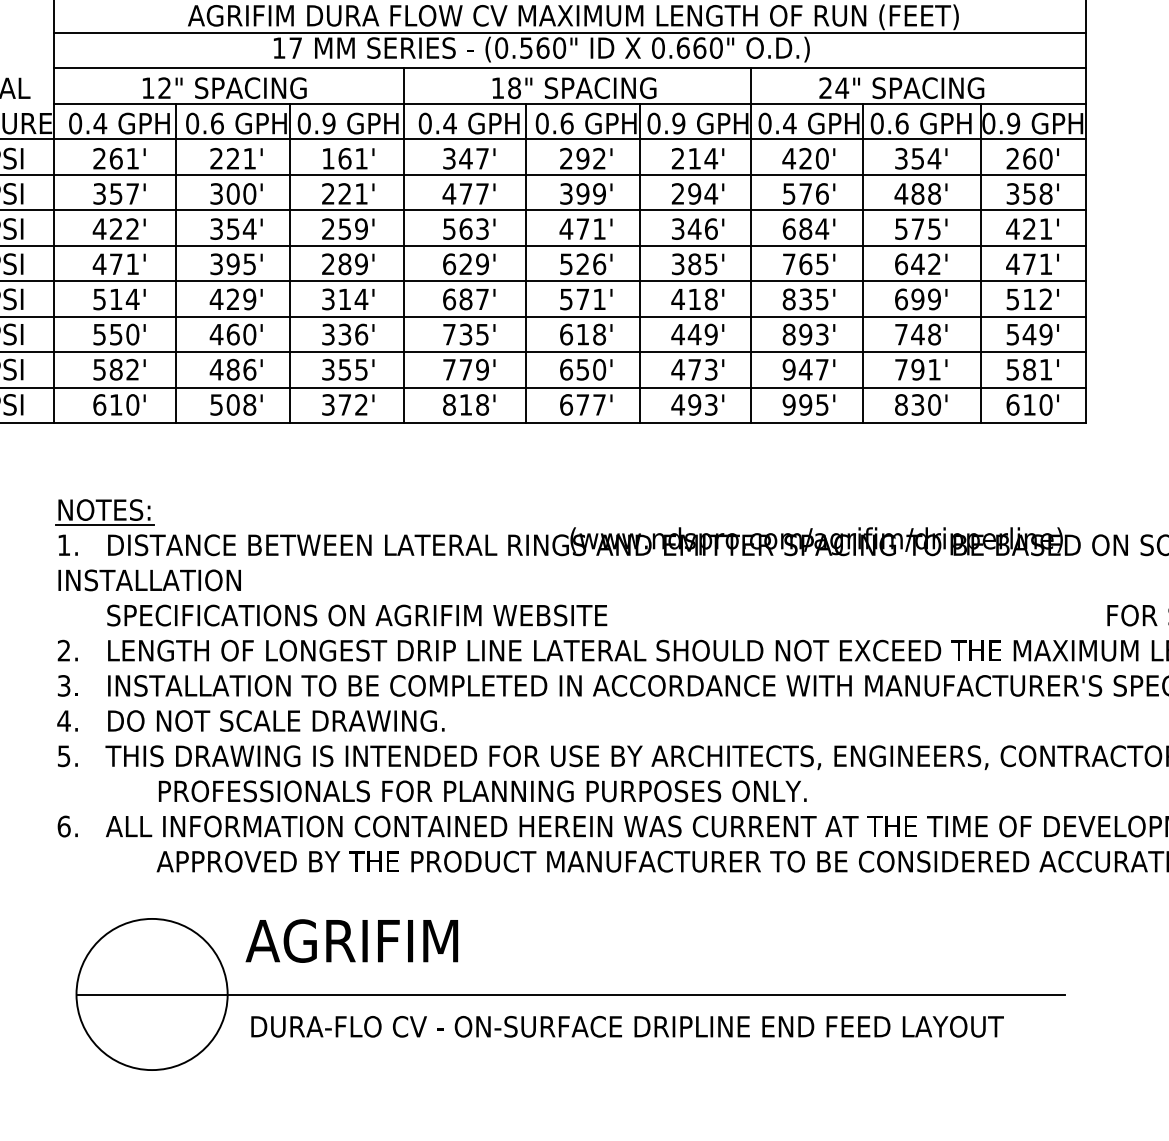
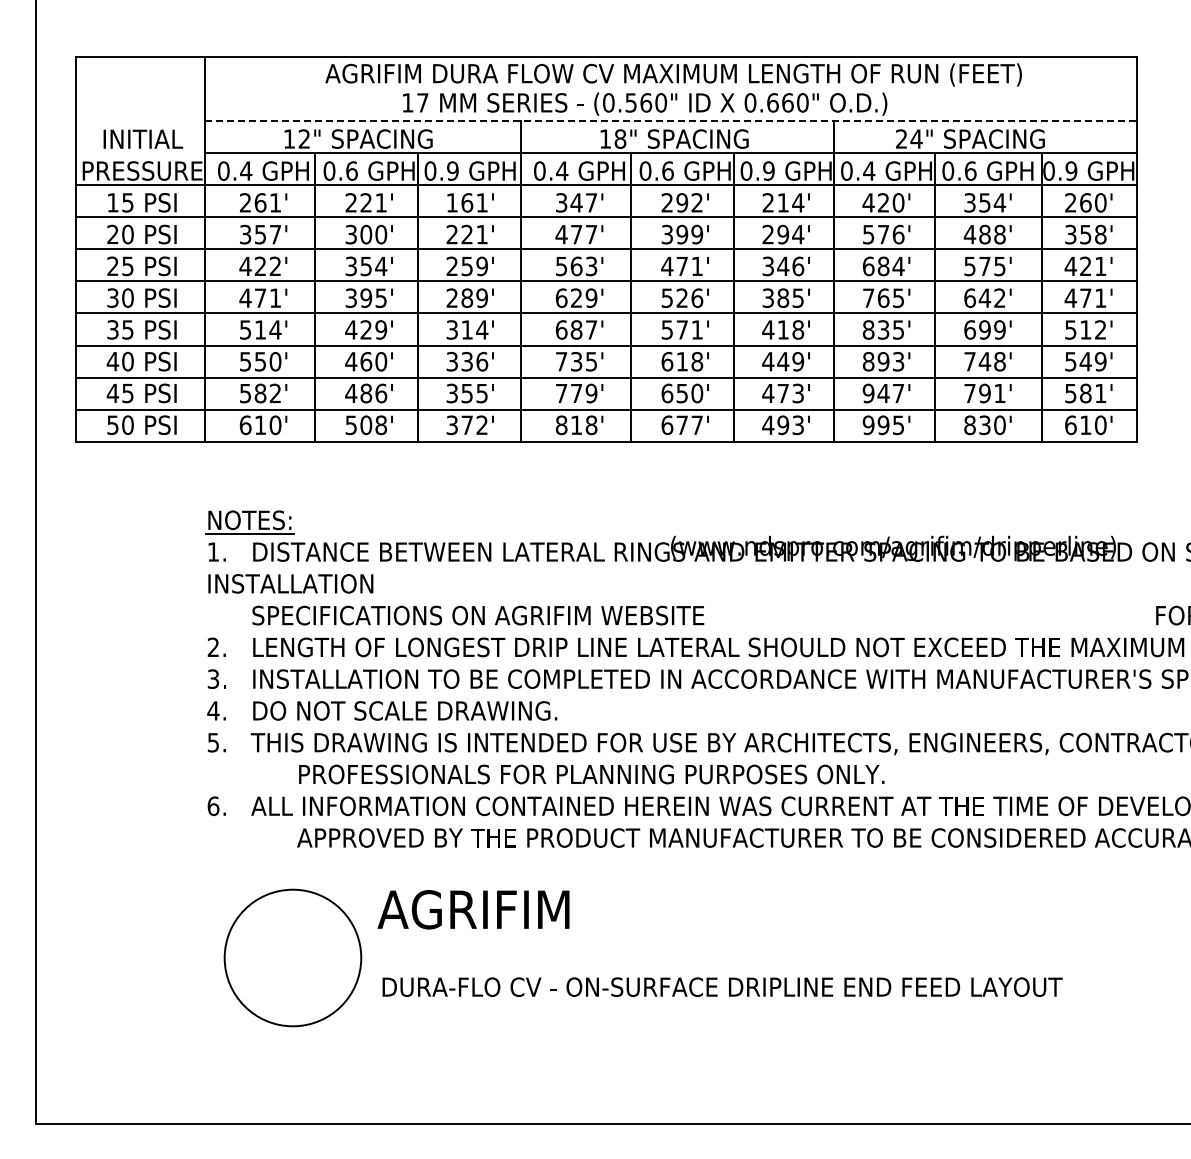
line: (569, 33) -> (670, 89), removed
line: (569, 68) -> (670, 121), solid -> dashed
line: (569, 995) -> (670, 958), removed

